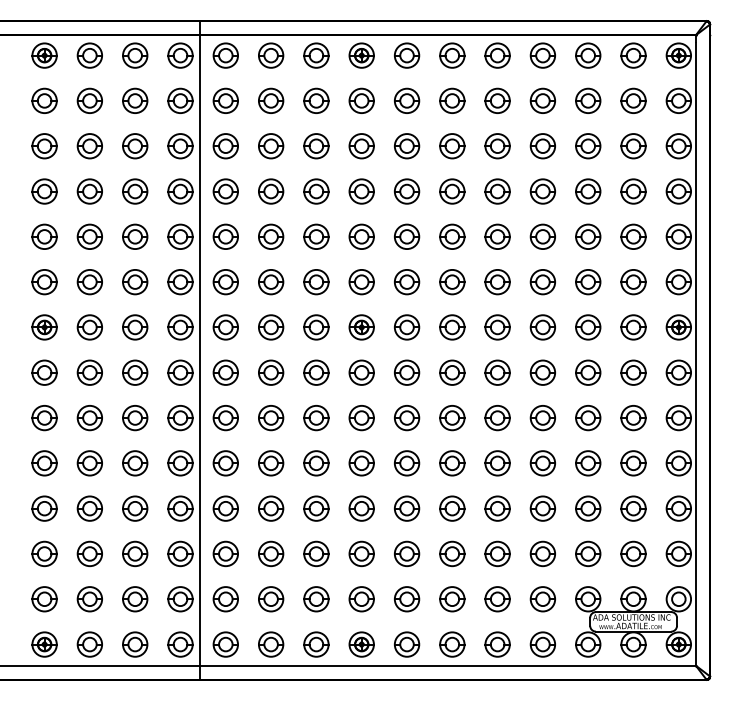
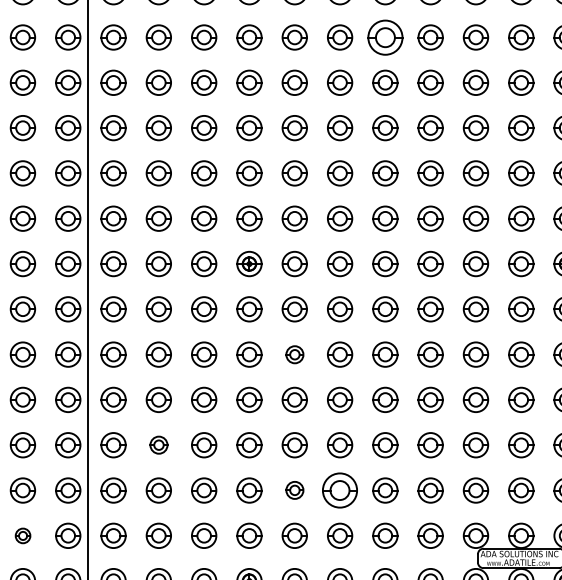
part: (497, 100) -> (385, 37), size x1.4
part: (407, 418) -> (295, 355), size x0.7
part: (271, 508) -> (159, 445), size x0.7
part: (407, 553) -> (295, 490), size x0.7
part: (452, 553) -> (340, 490), size x1.4
part: (135, 599) -> (23, 536), size x0.6

